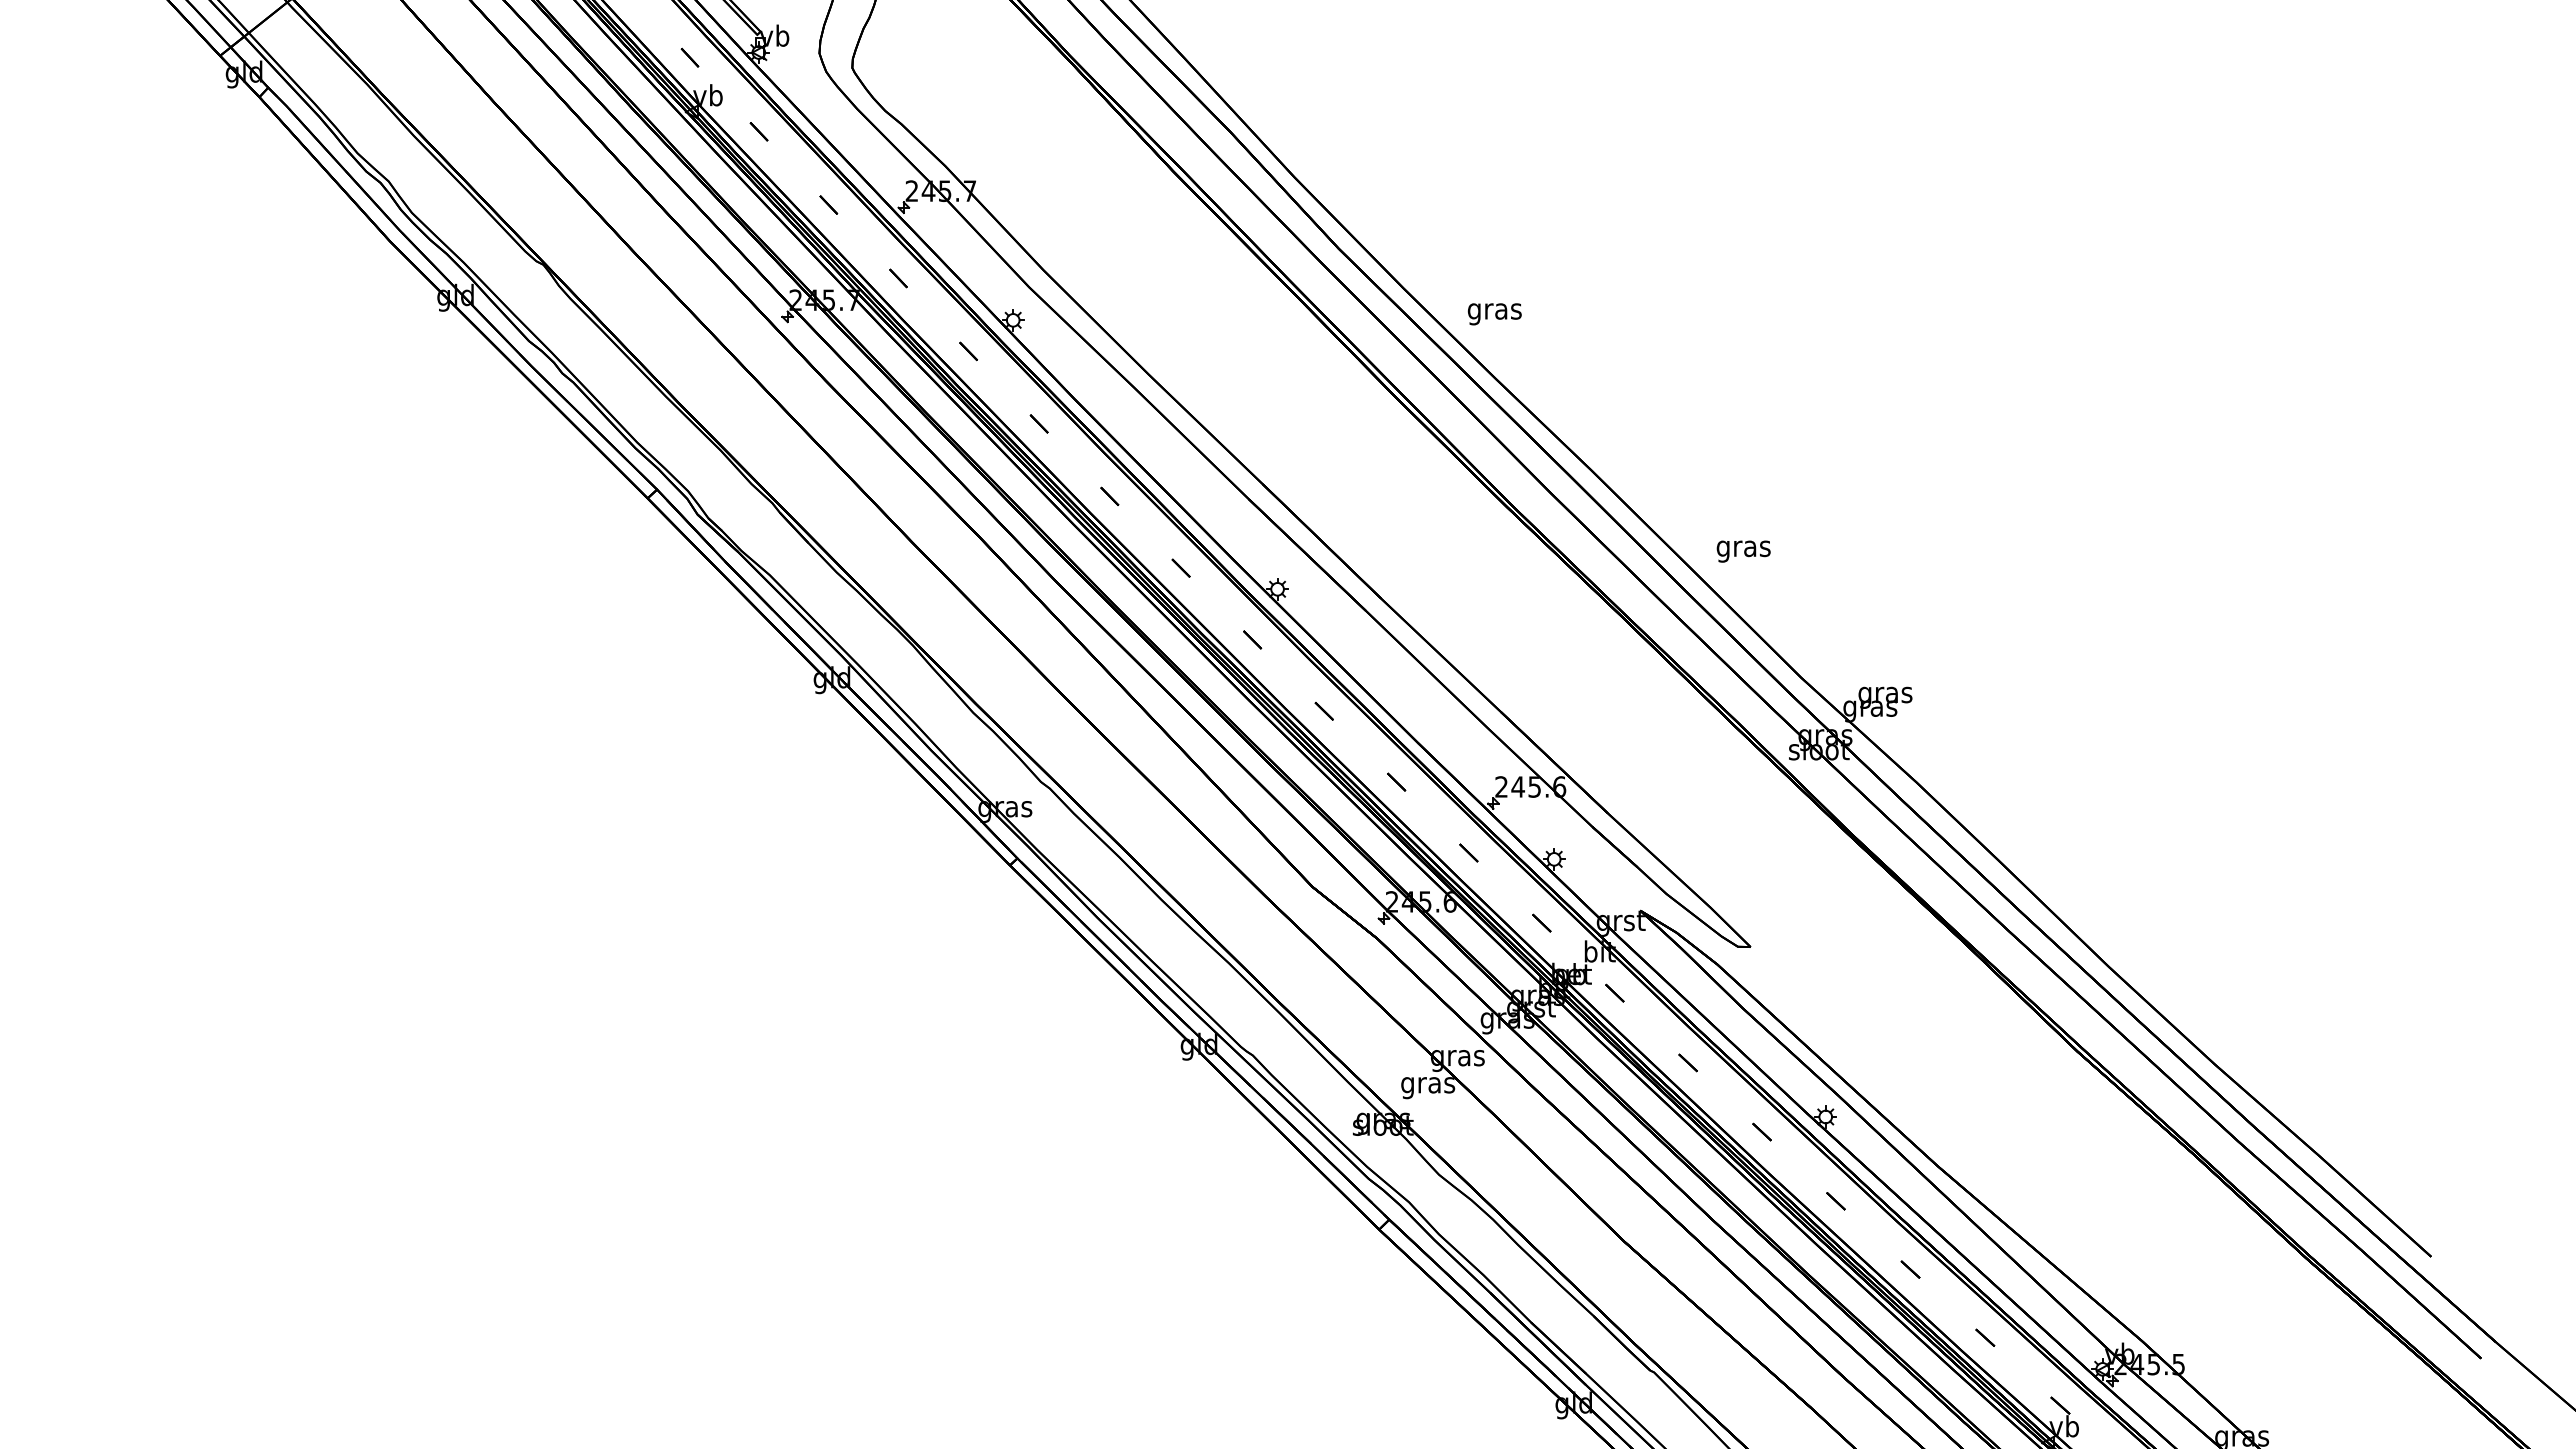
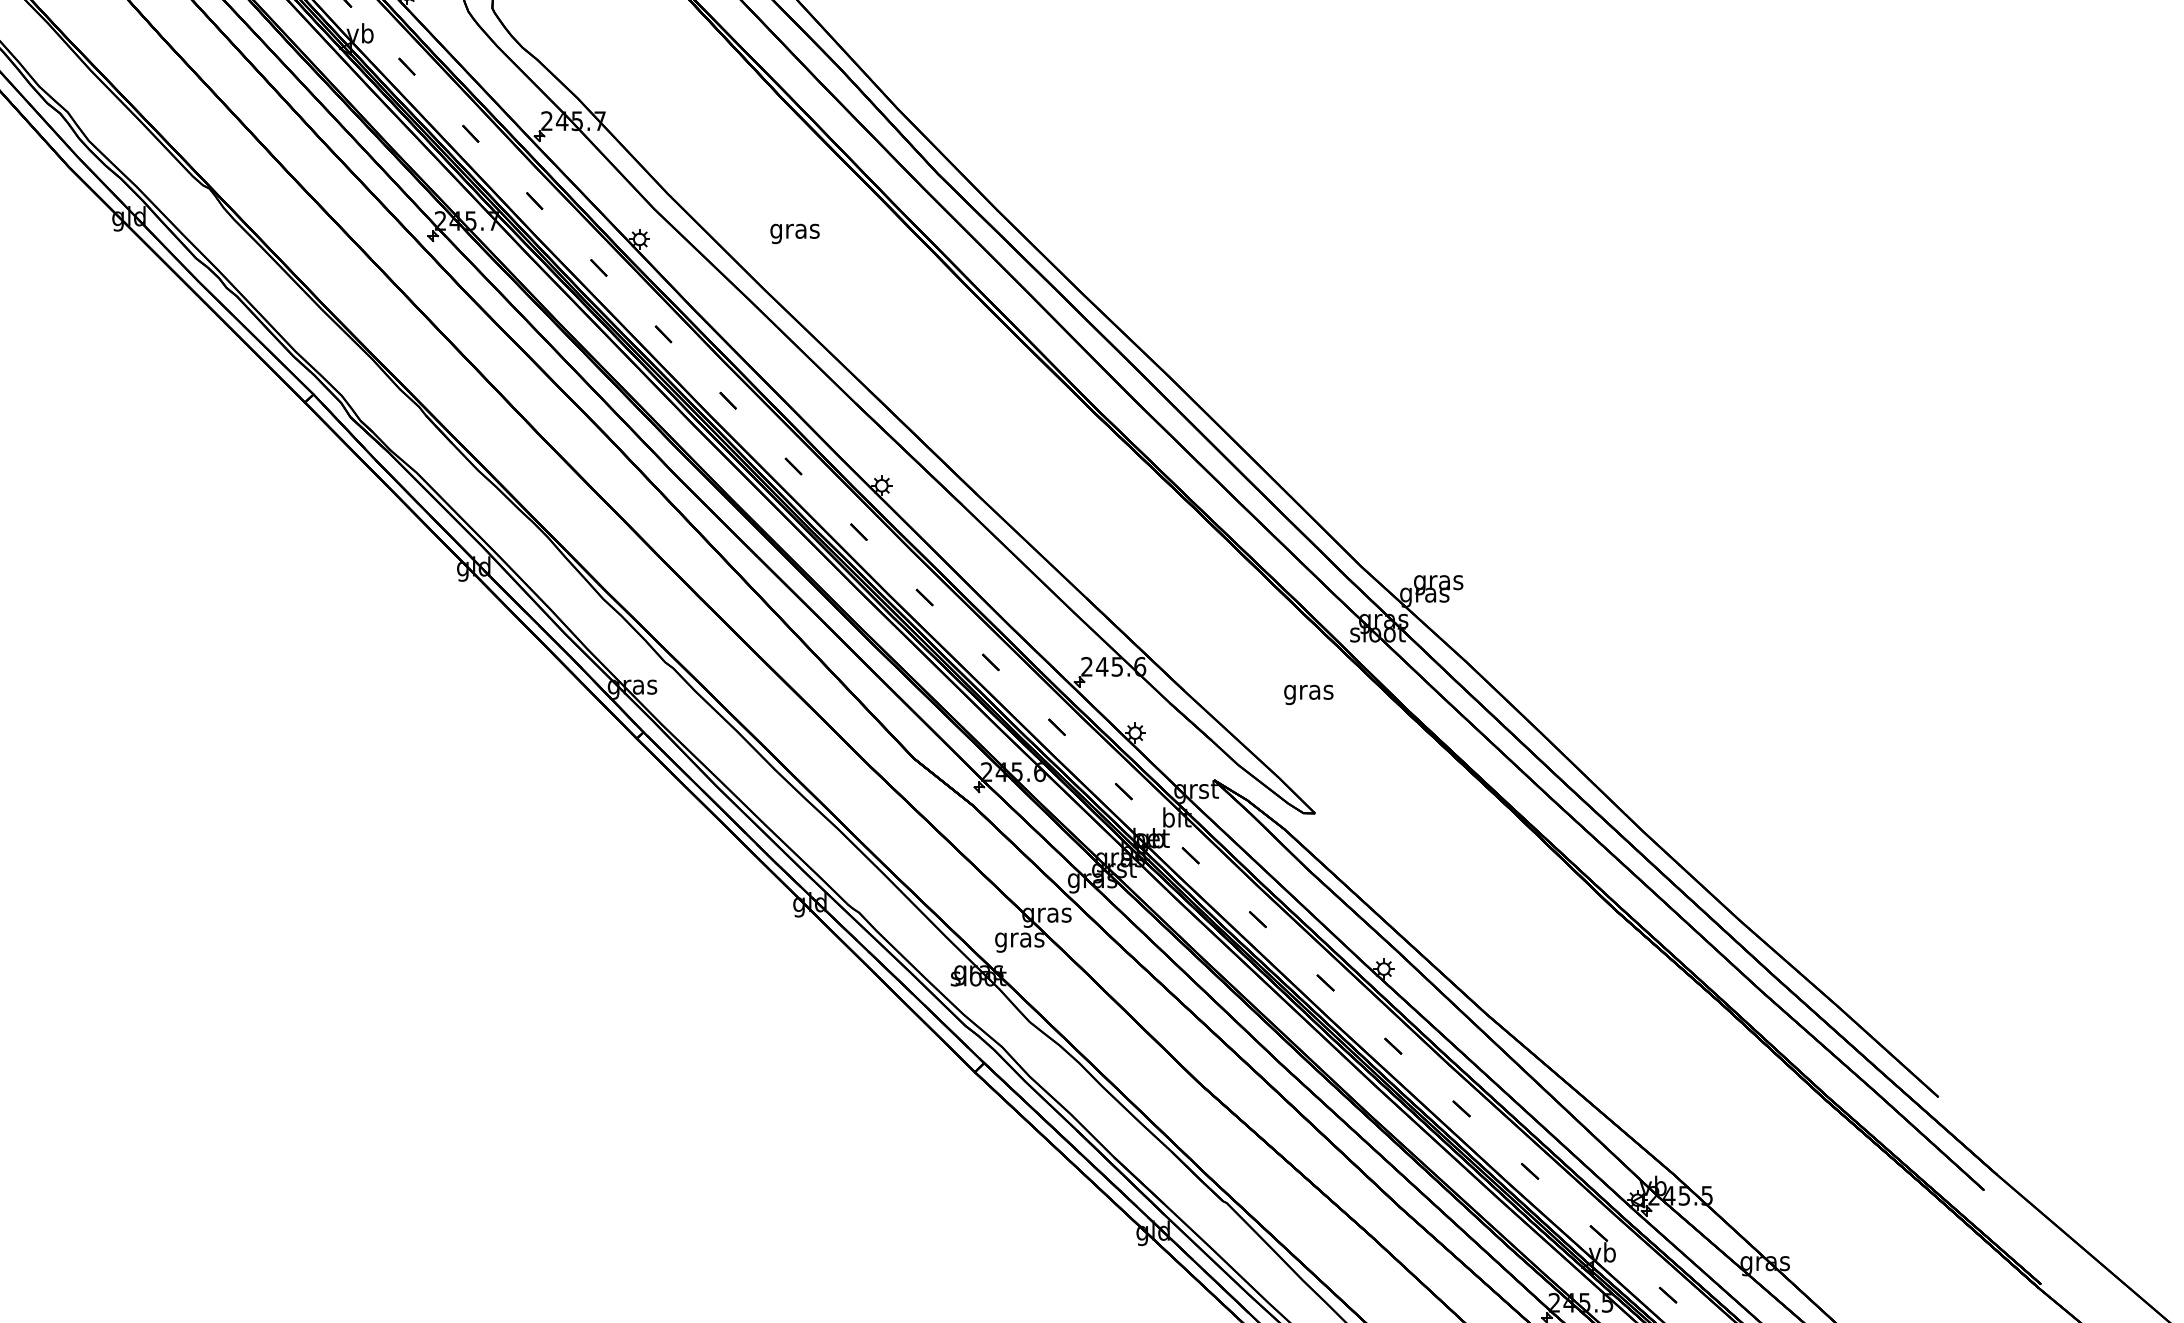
text: (1494, 314) -> (794, 234), moved
text: (1743, 551) -> (1308, 694), moved

